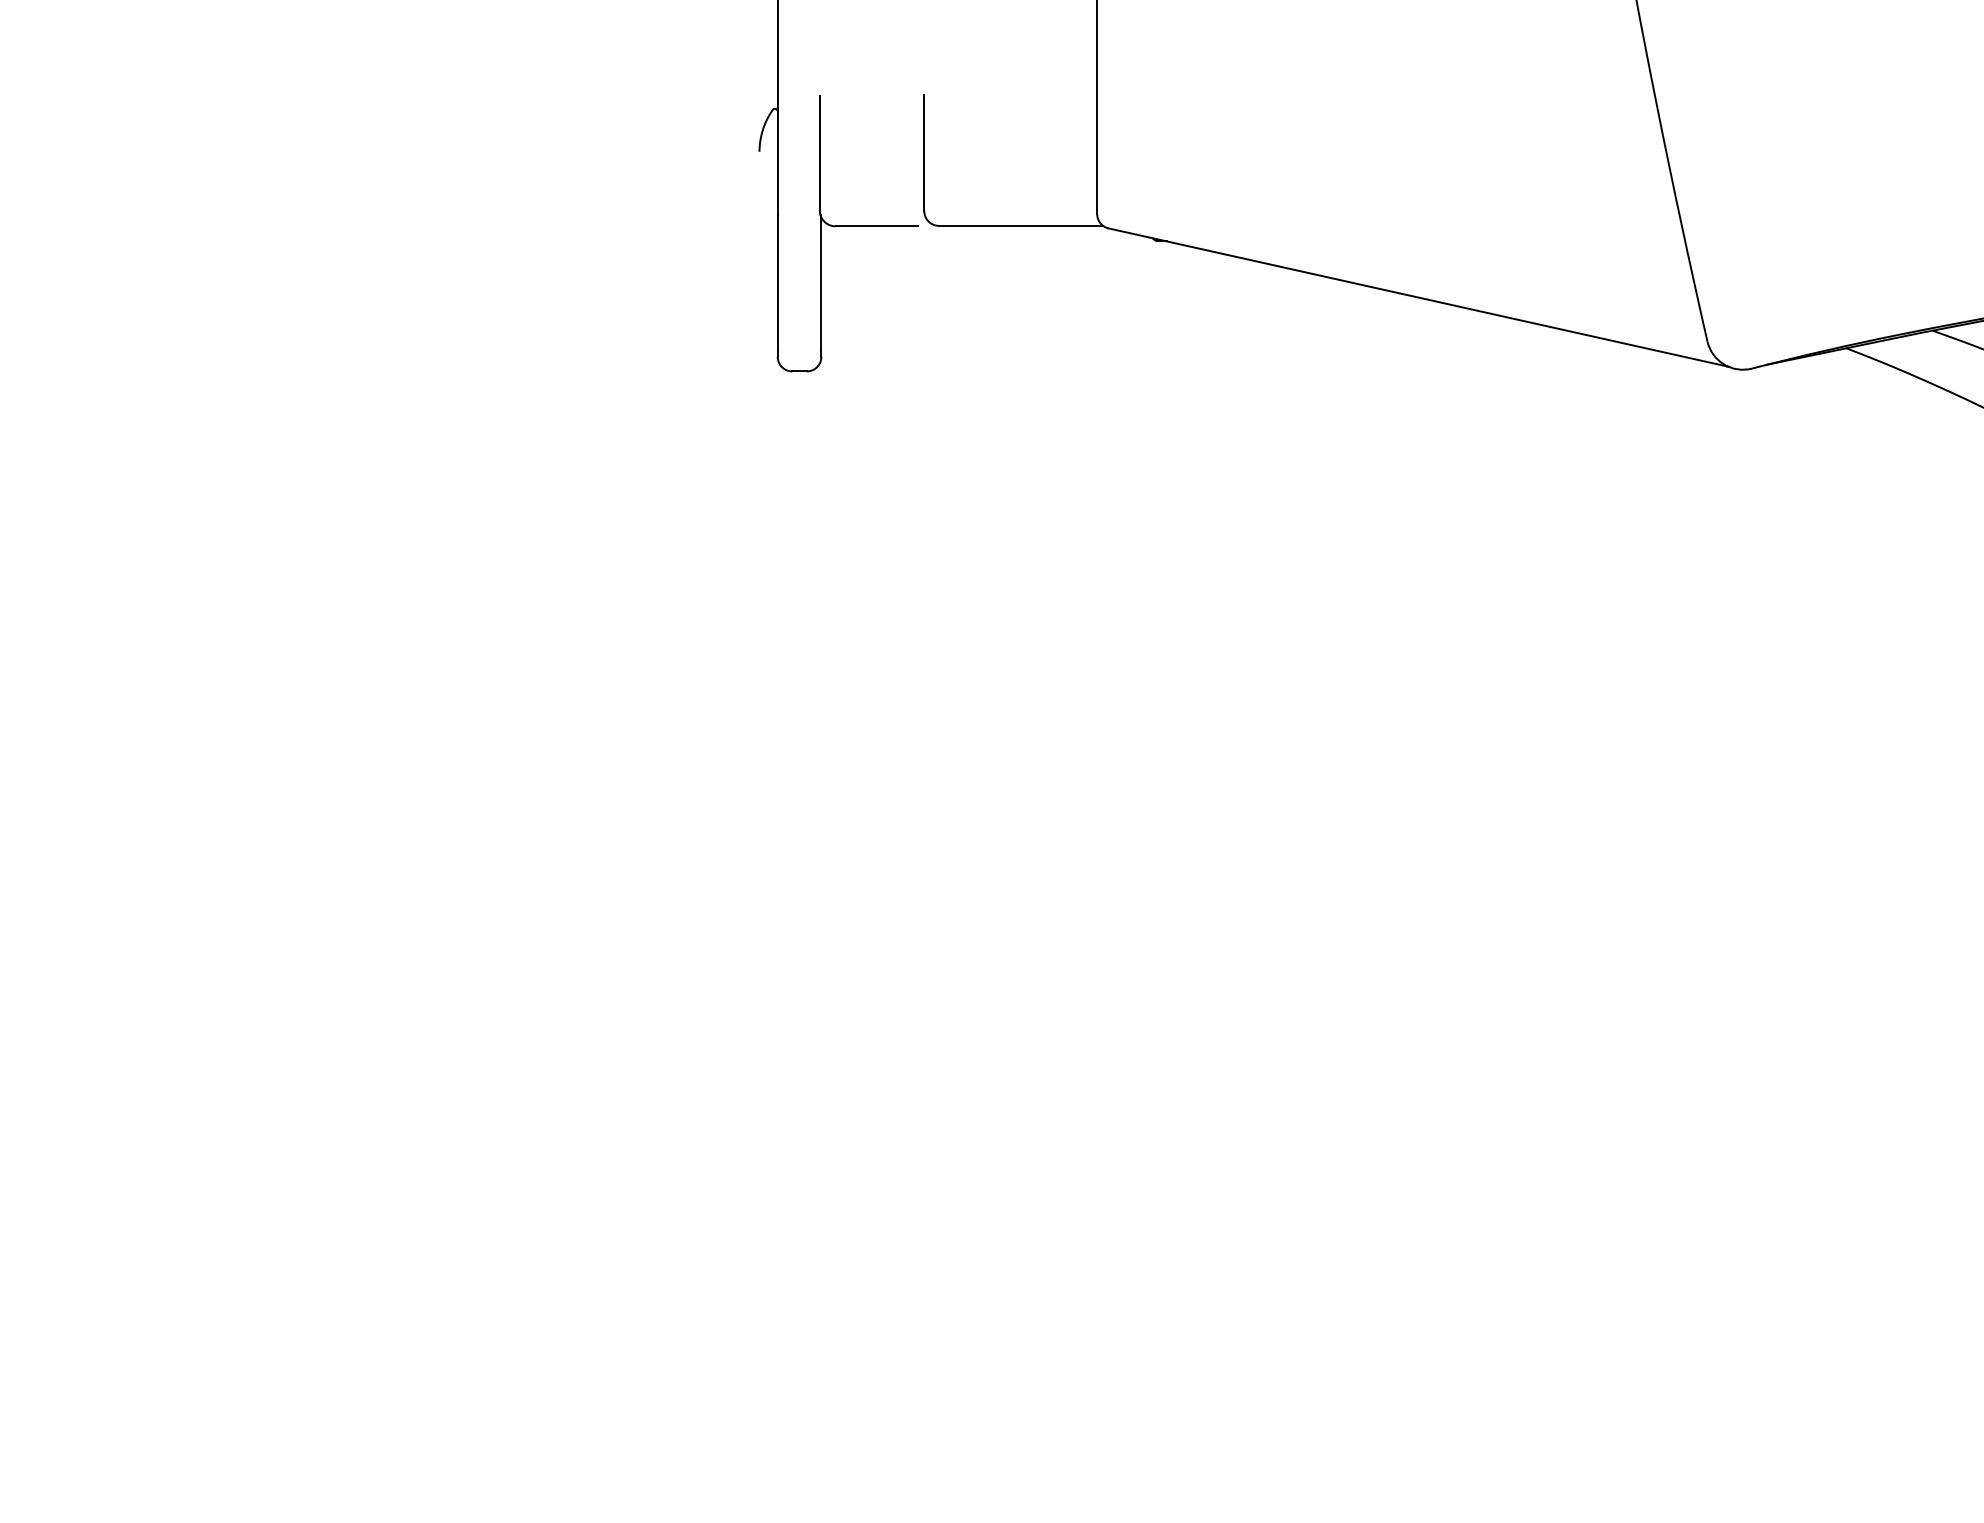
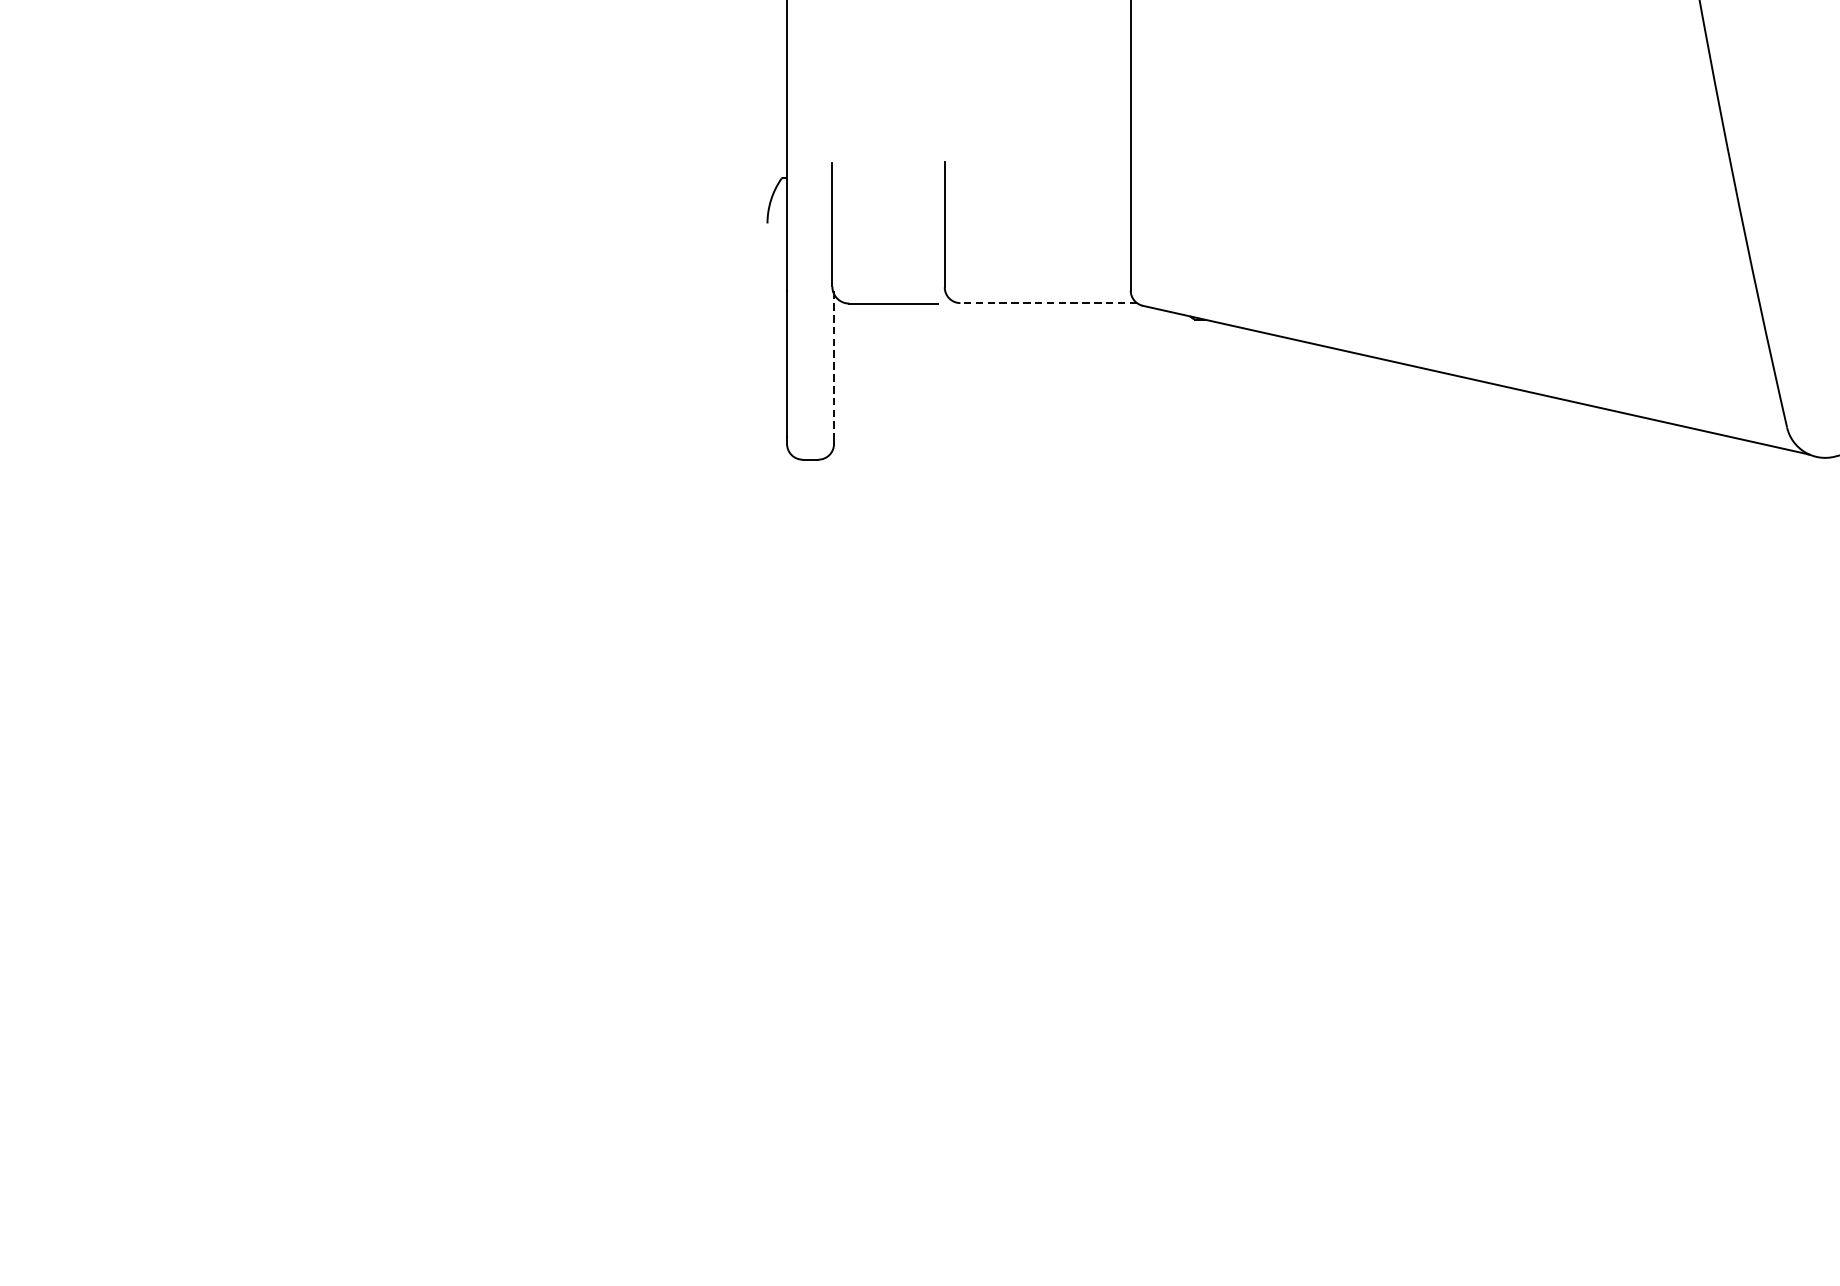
line: (1020, 225) -> (1048, 302), solid -> dashed
line: (821, 282) -> (834, 364), solid -> dashed

